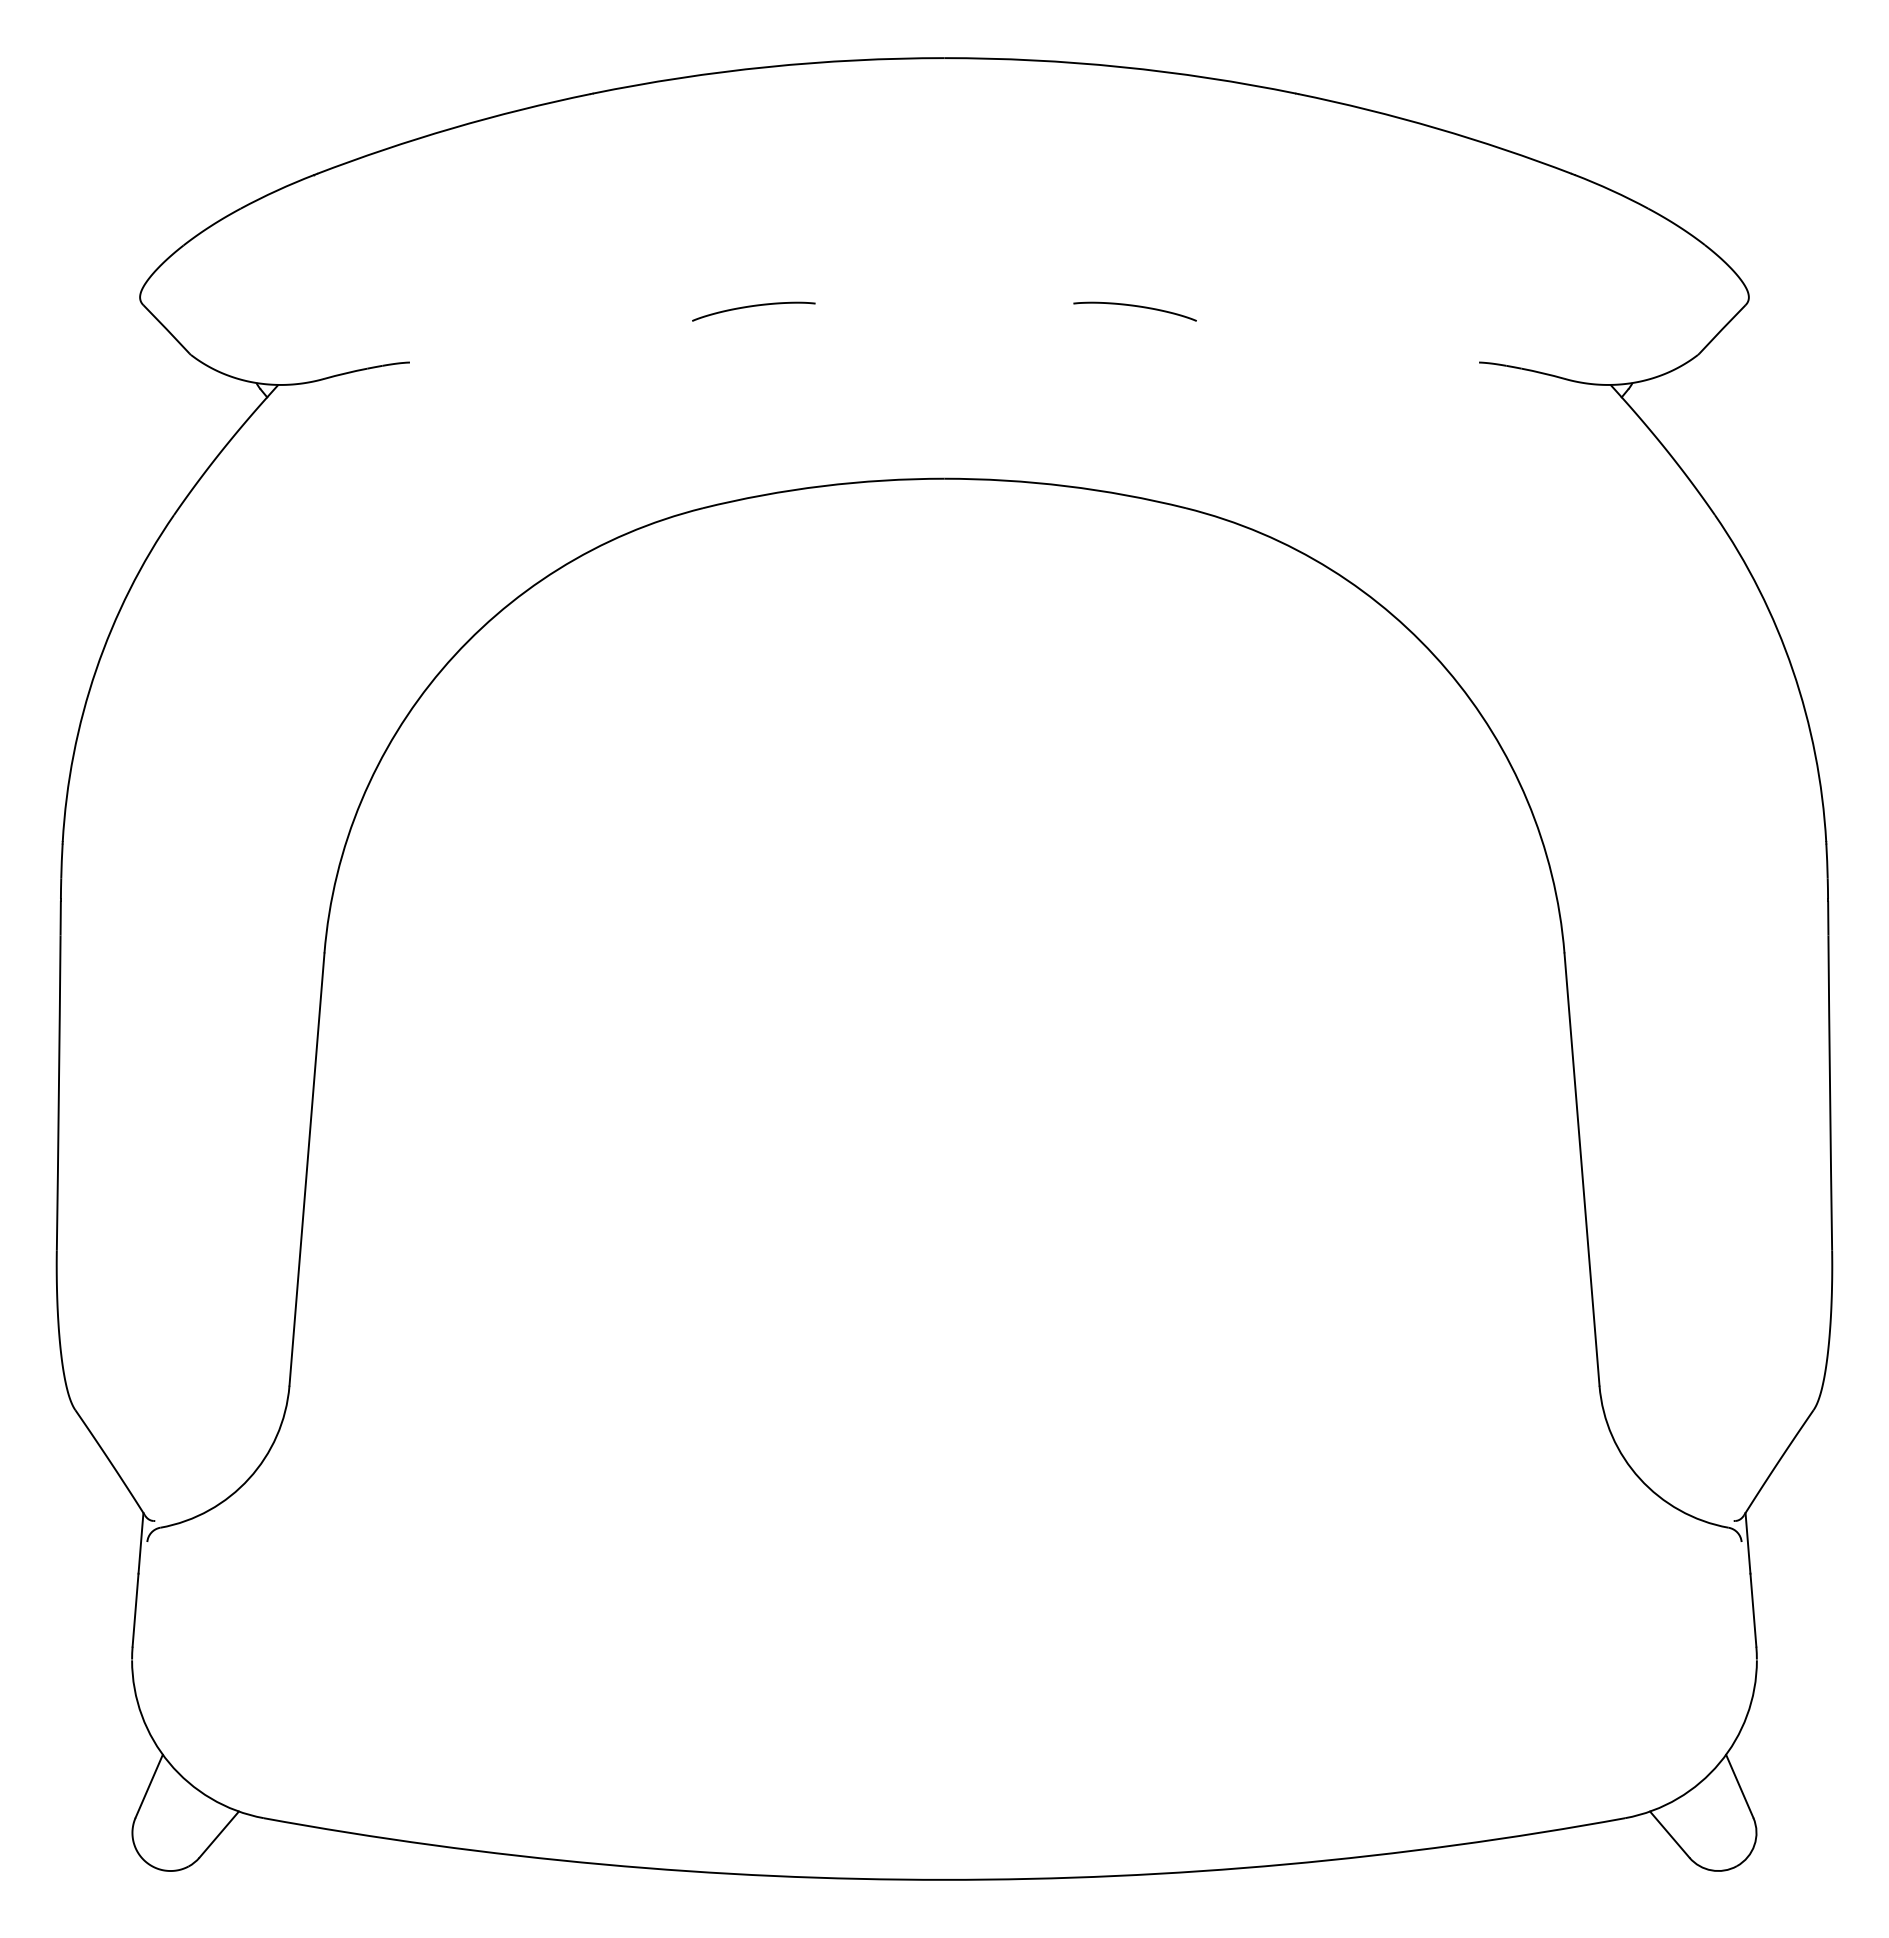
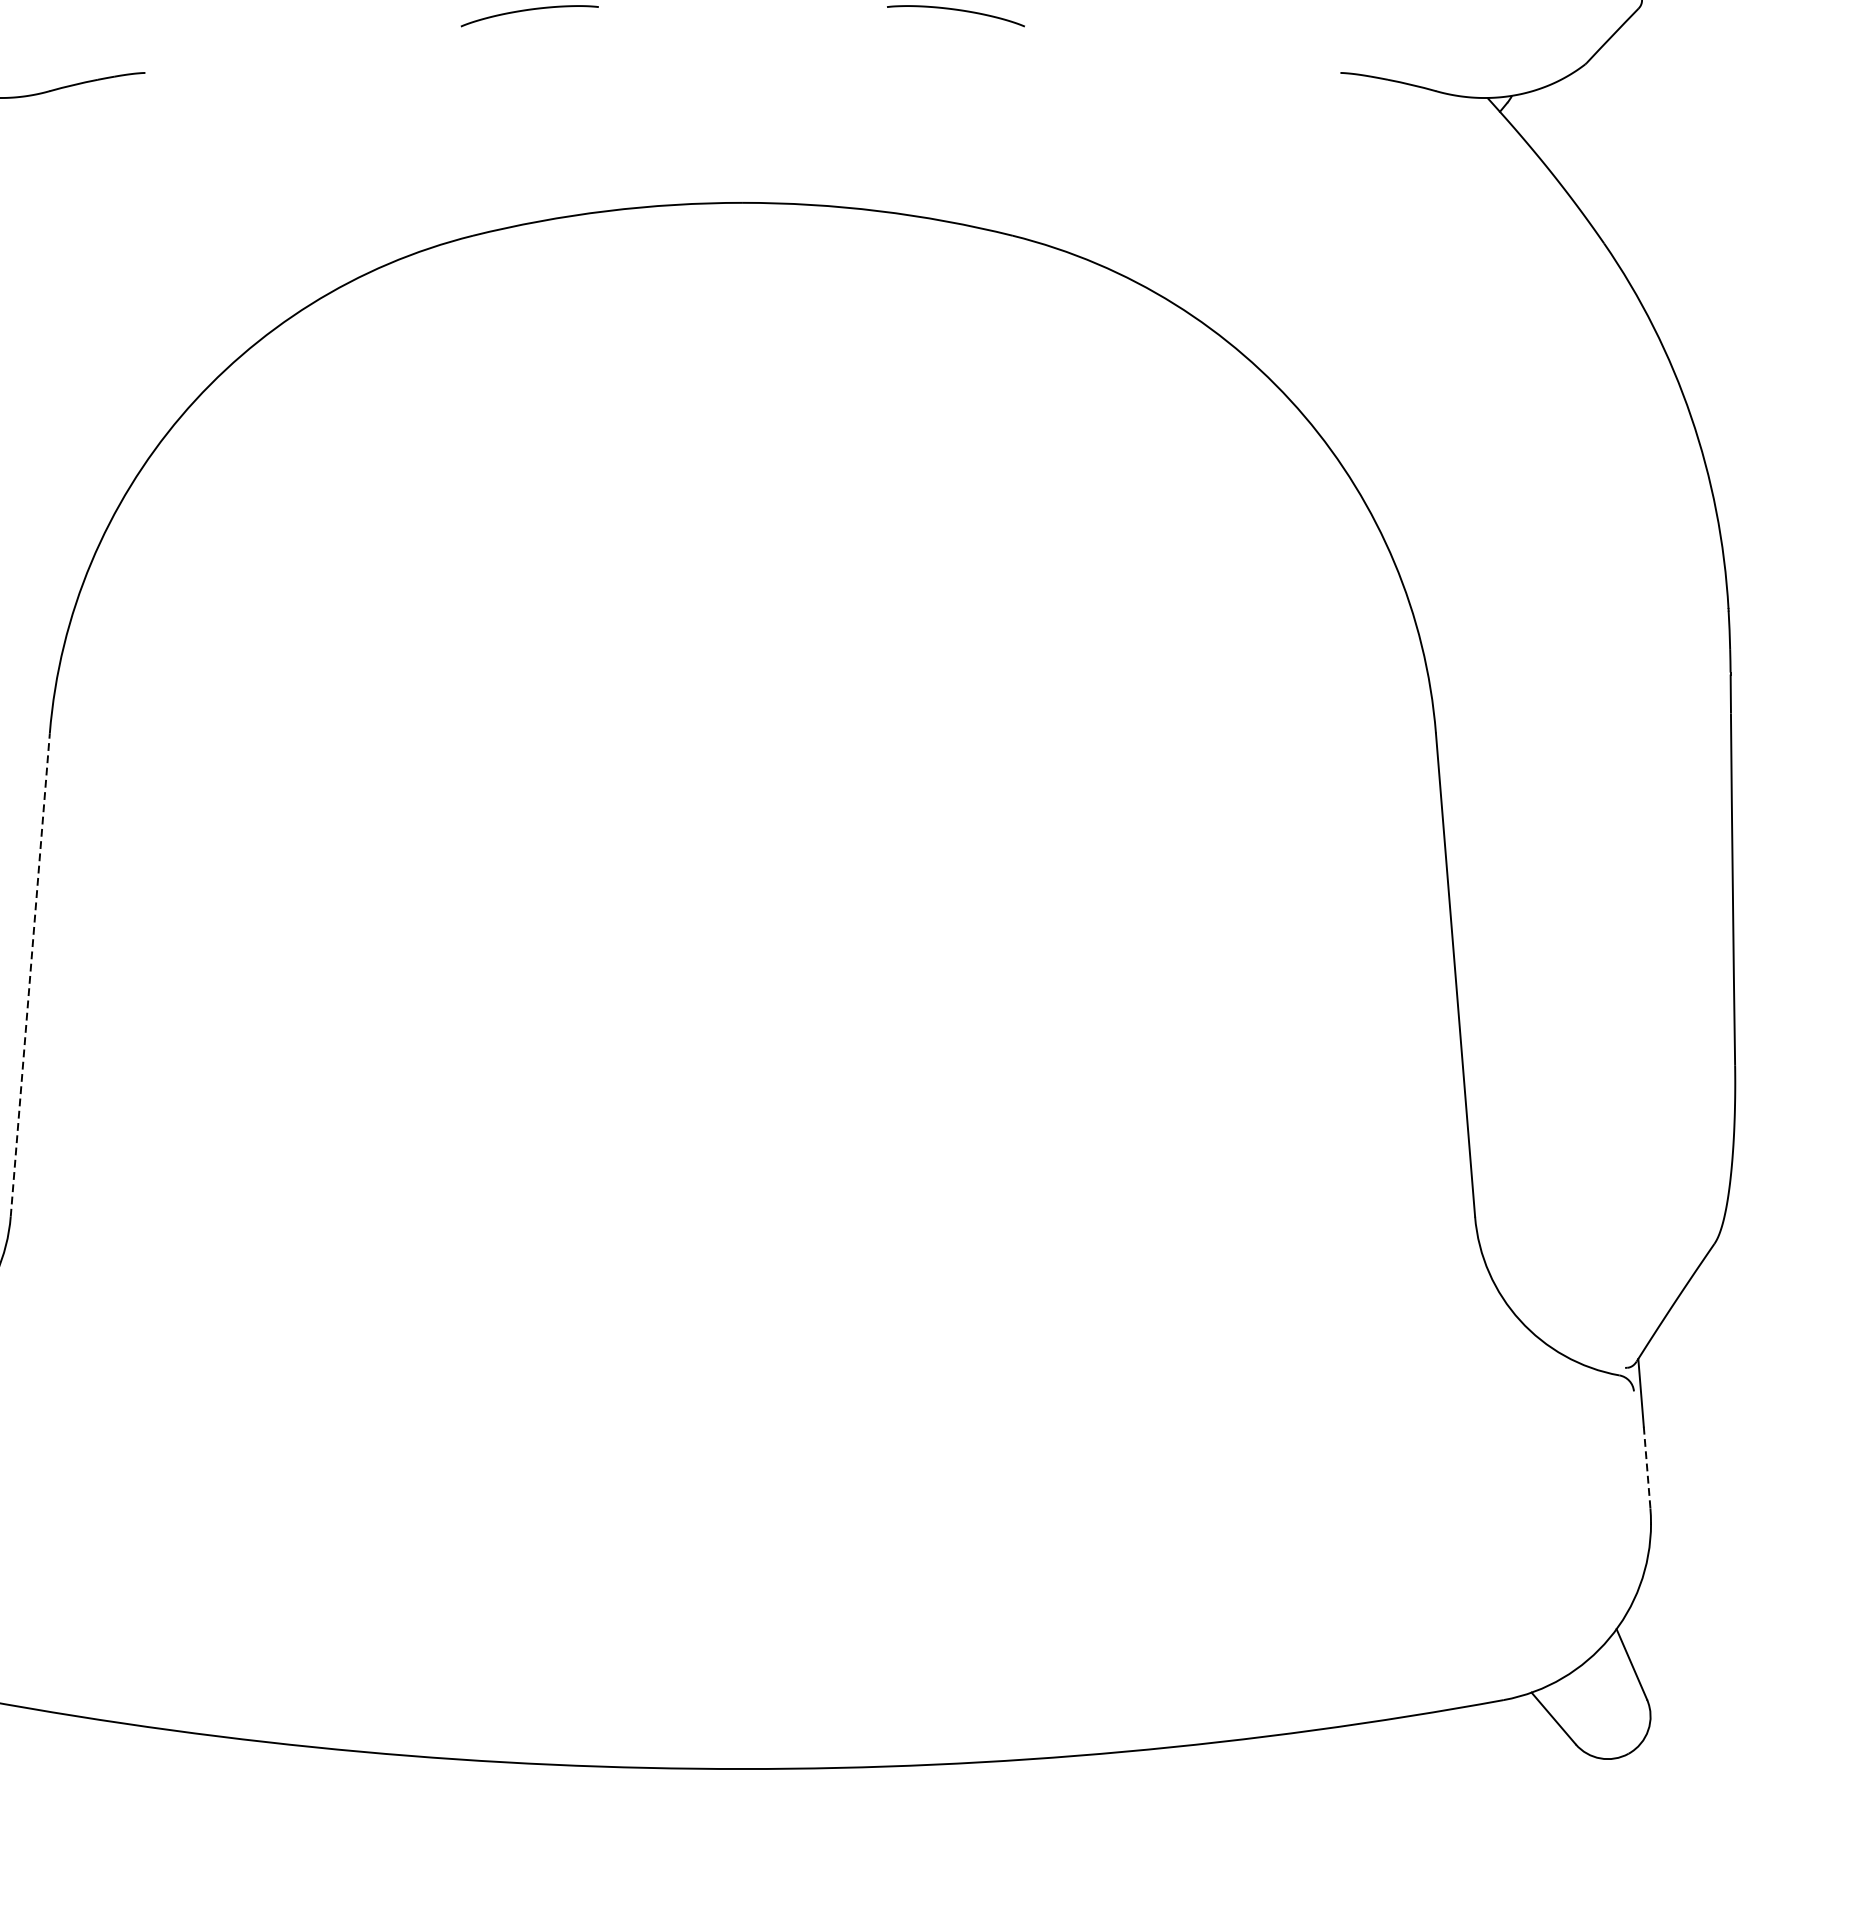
line: (306, 1169) -> (29, 974), solid -> dashed
line: (1753, 1610) -> (1647, 1467), solid -> dashed

